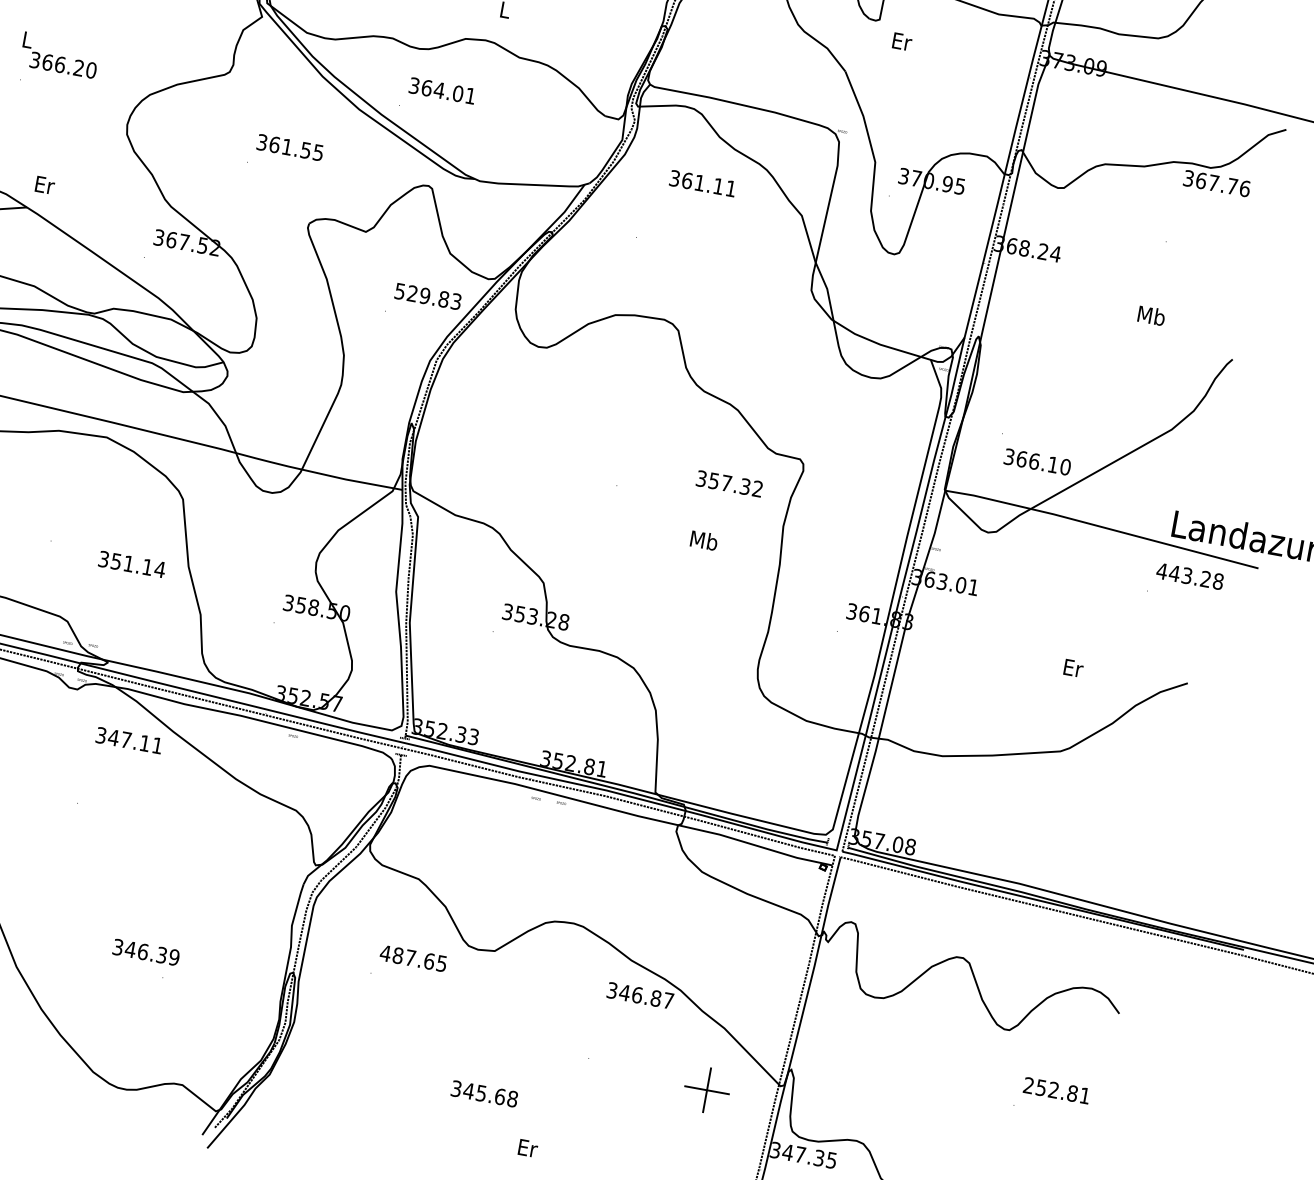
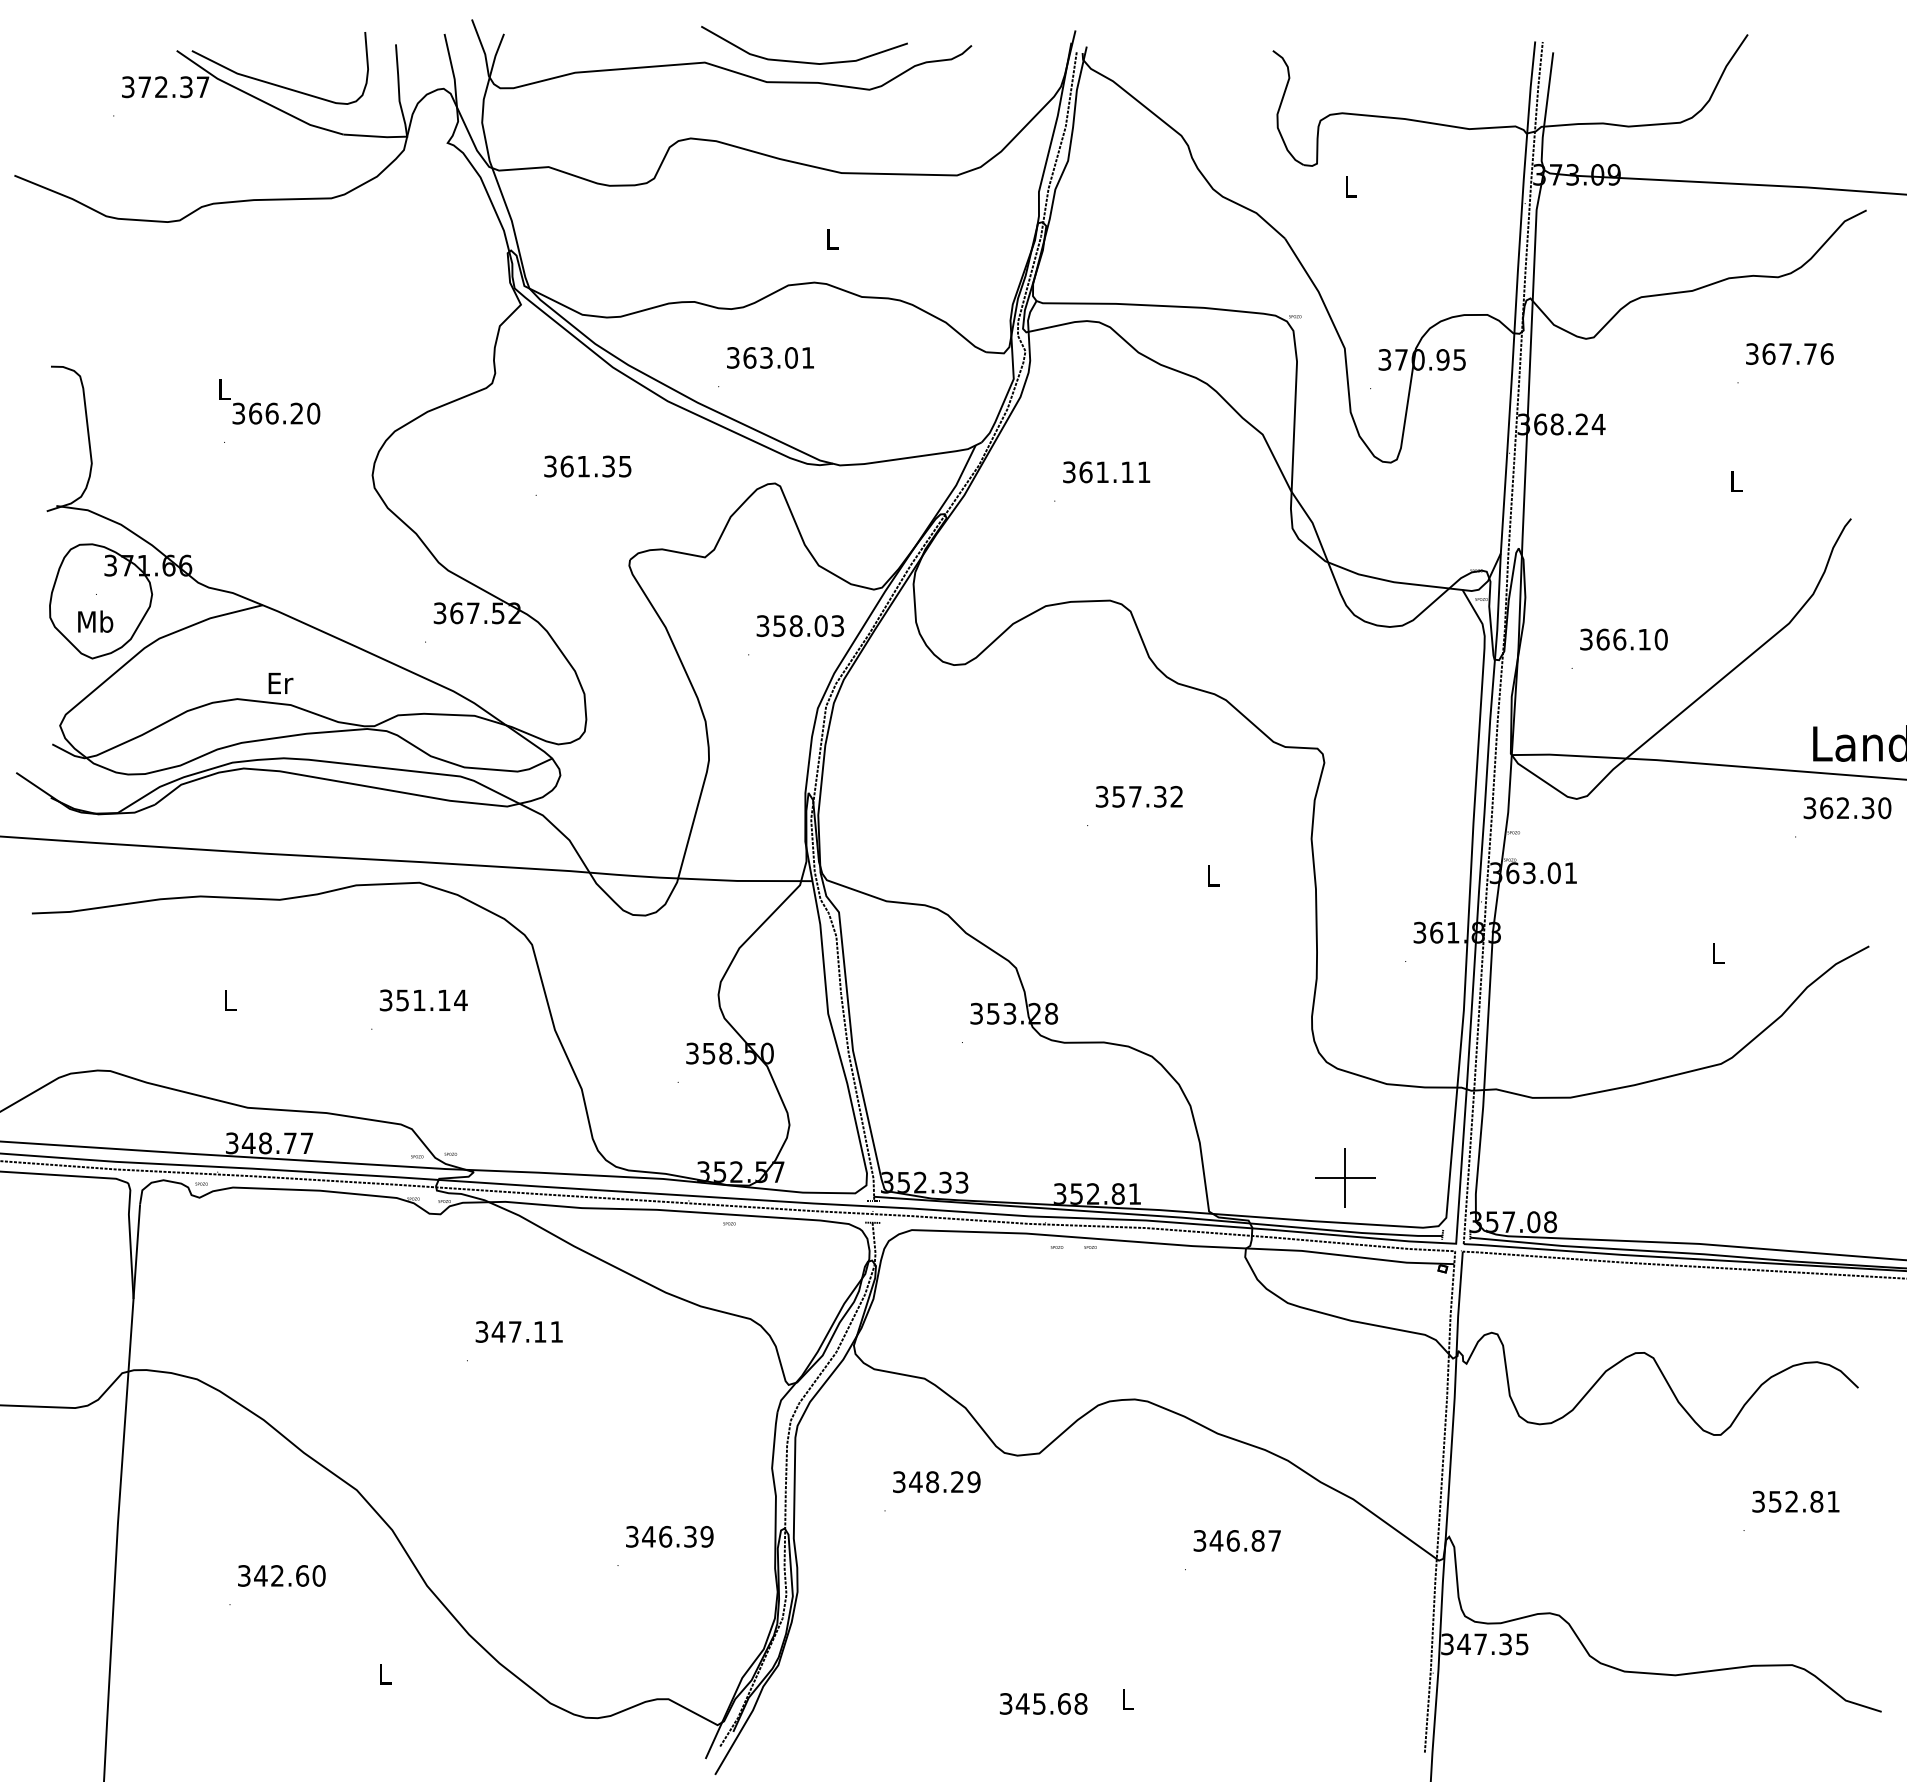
text: (902, 41) -> (1351, 186), Er -> L
text: (439, 90) -> (766, 357), 364.01 -> 363.01
text: (305, 149) -> (608, 465), 361.55 -> 361.35
text: (702, 183) -> (1106, 472), moved
text: (1216, 183) -> (1789, 353), moved
text: (44, 184) -> (280, 682), moved
text: (422, 295) -> (792, 626), 529.83 -> 358.03
text: (1151, 315) -> (1736, 481), Mb -> L
text: (1037, 461) -> (1623, 639), moved
text: (728, 483) -> (1138, 796), moved
text: (703, 540) -> (1212, 875), Mb -> L
text: (131, 564) -> (423, 1000), moved
text: (1190, 576) -> (1847, 808), 443.28 -> 362.30
text: (1073, 668) -> (1718, 953), Er -> L
text: (128, 740) -> (518, 1331), moved
text: (146, 952) -> (669, 1536), moved
text: (413, 958) -> (936, 1482), 487.65 -> 348.29
text: (639, 995) -> (1236, 1540), moved
text: (1028, 1085) -> (1758, 1501), 252.81 -> 352.81
part: (707, 1089) -> (1345, 1177), moved
text: (484, 1093) -> (1043, 1703), moved
text: (528, 1148) -> (1128, 1699), Er -> L

